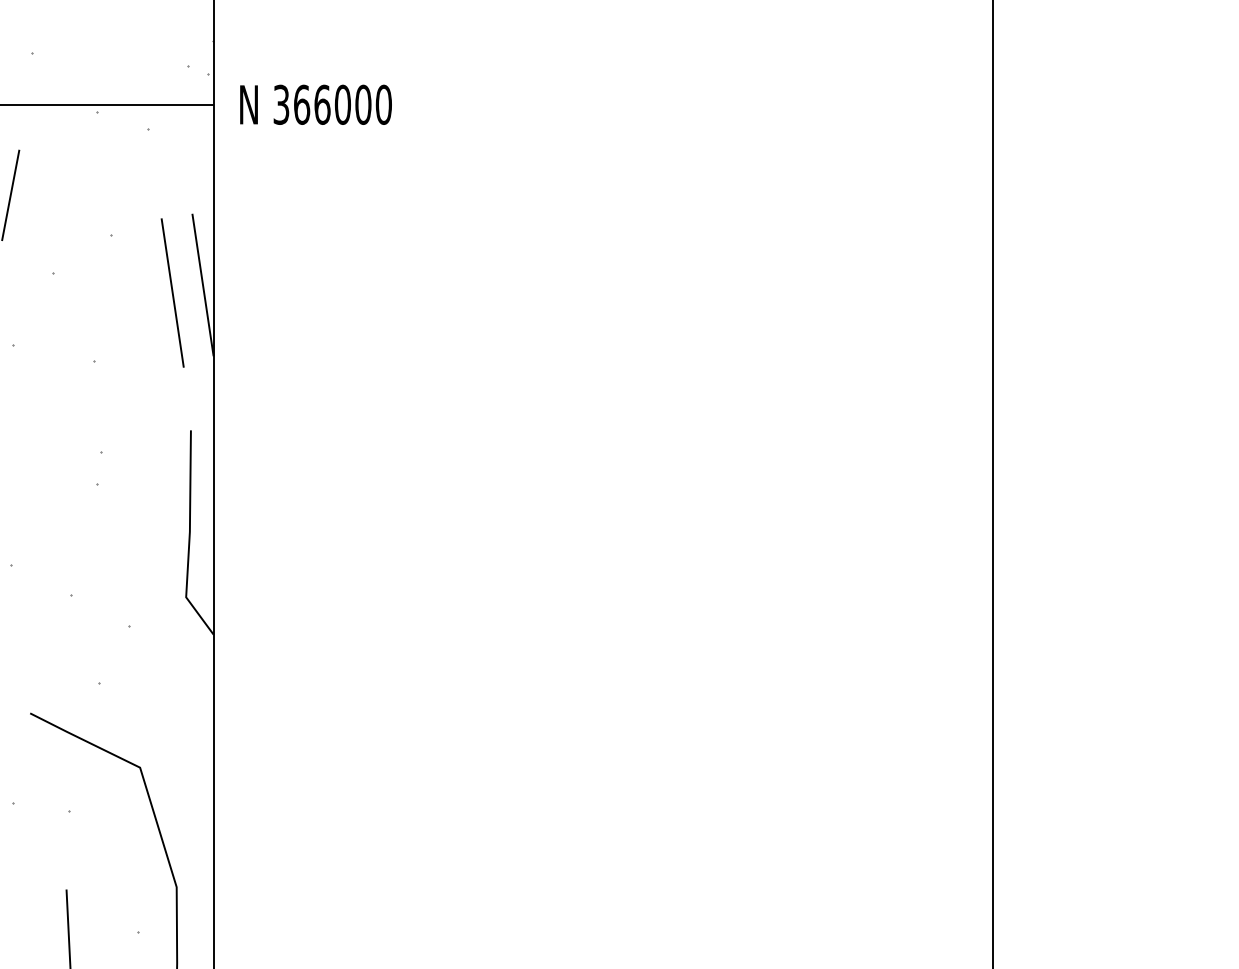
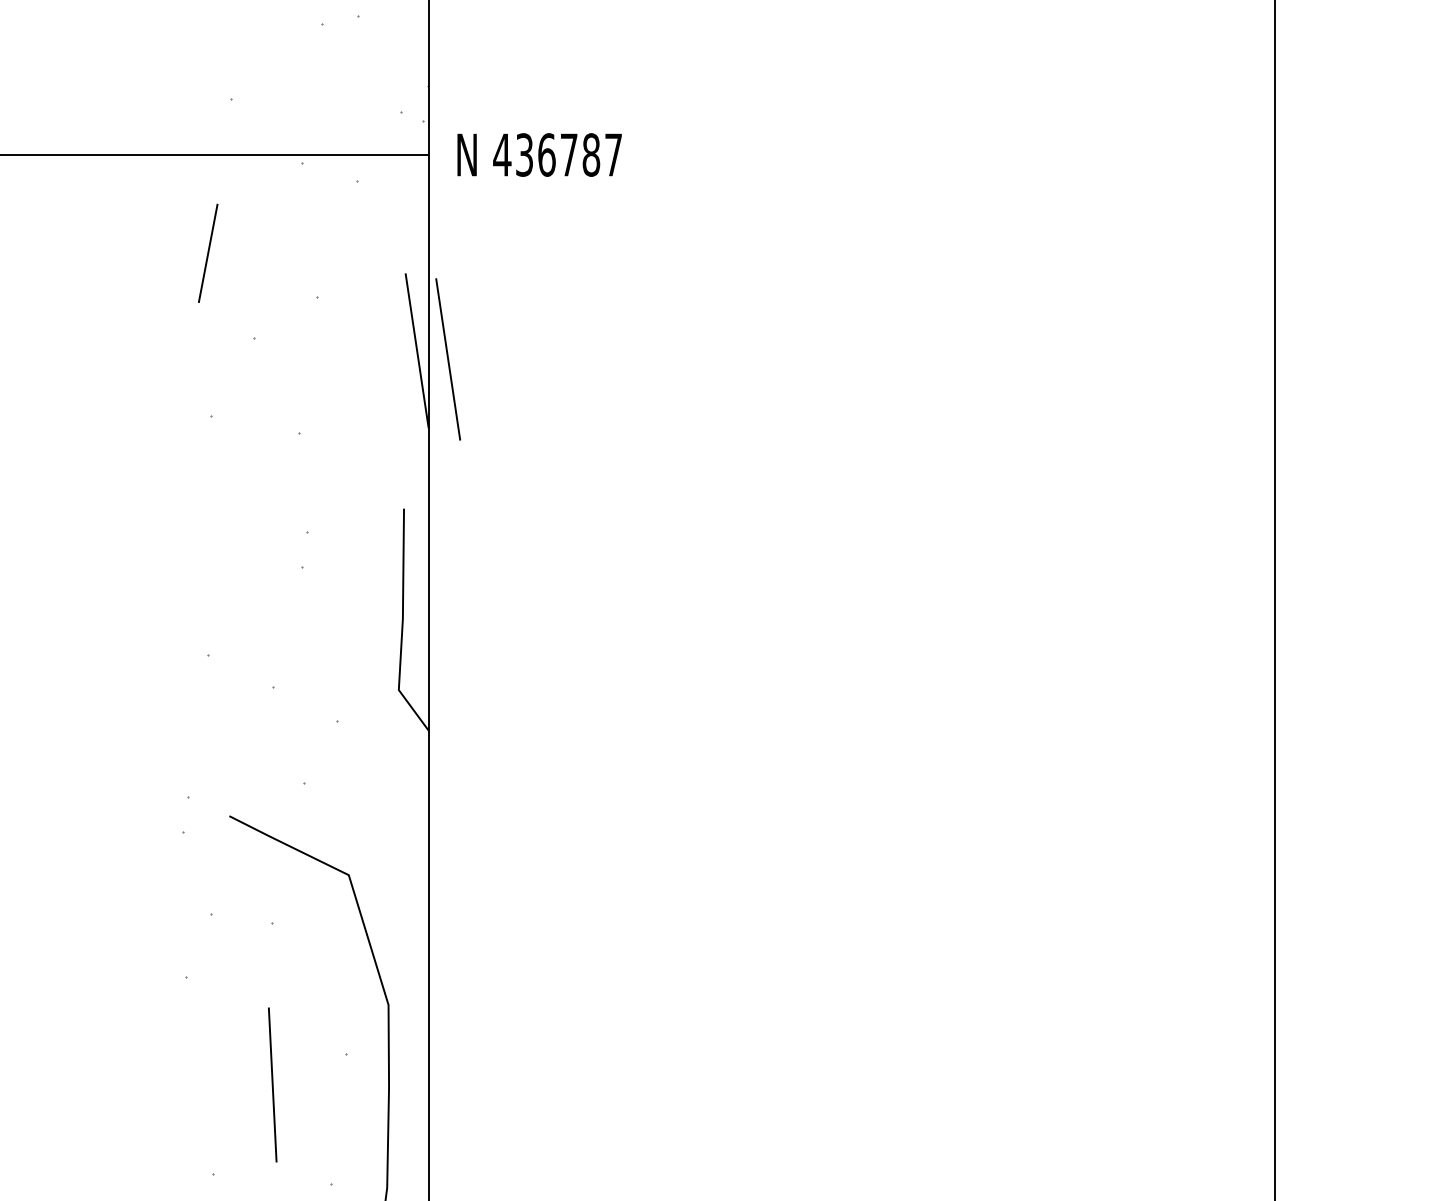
text: (332, 104) -> (557, 154), 366000 -> 436787
line: (172, 293) -> (447, 359), moved

